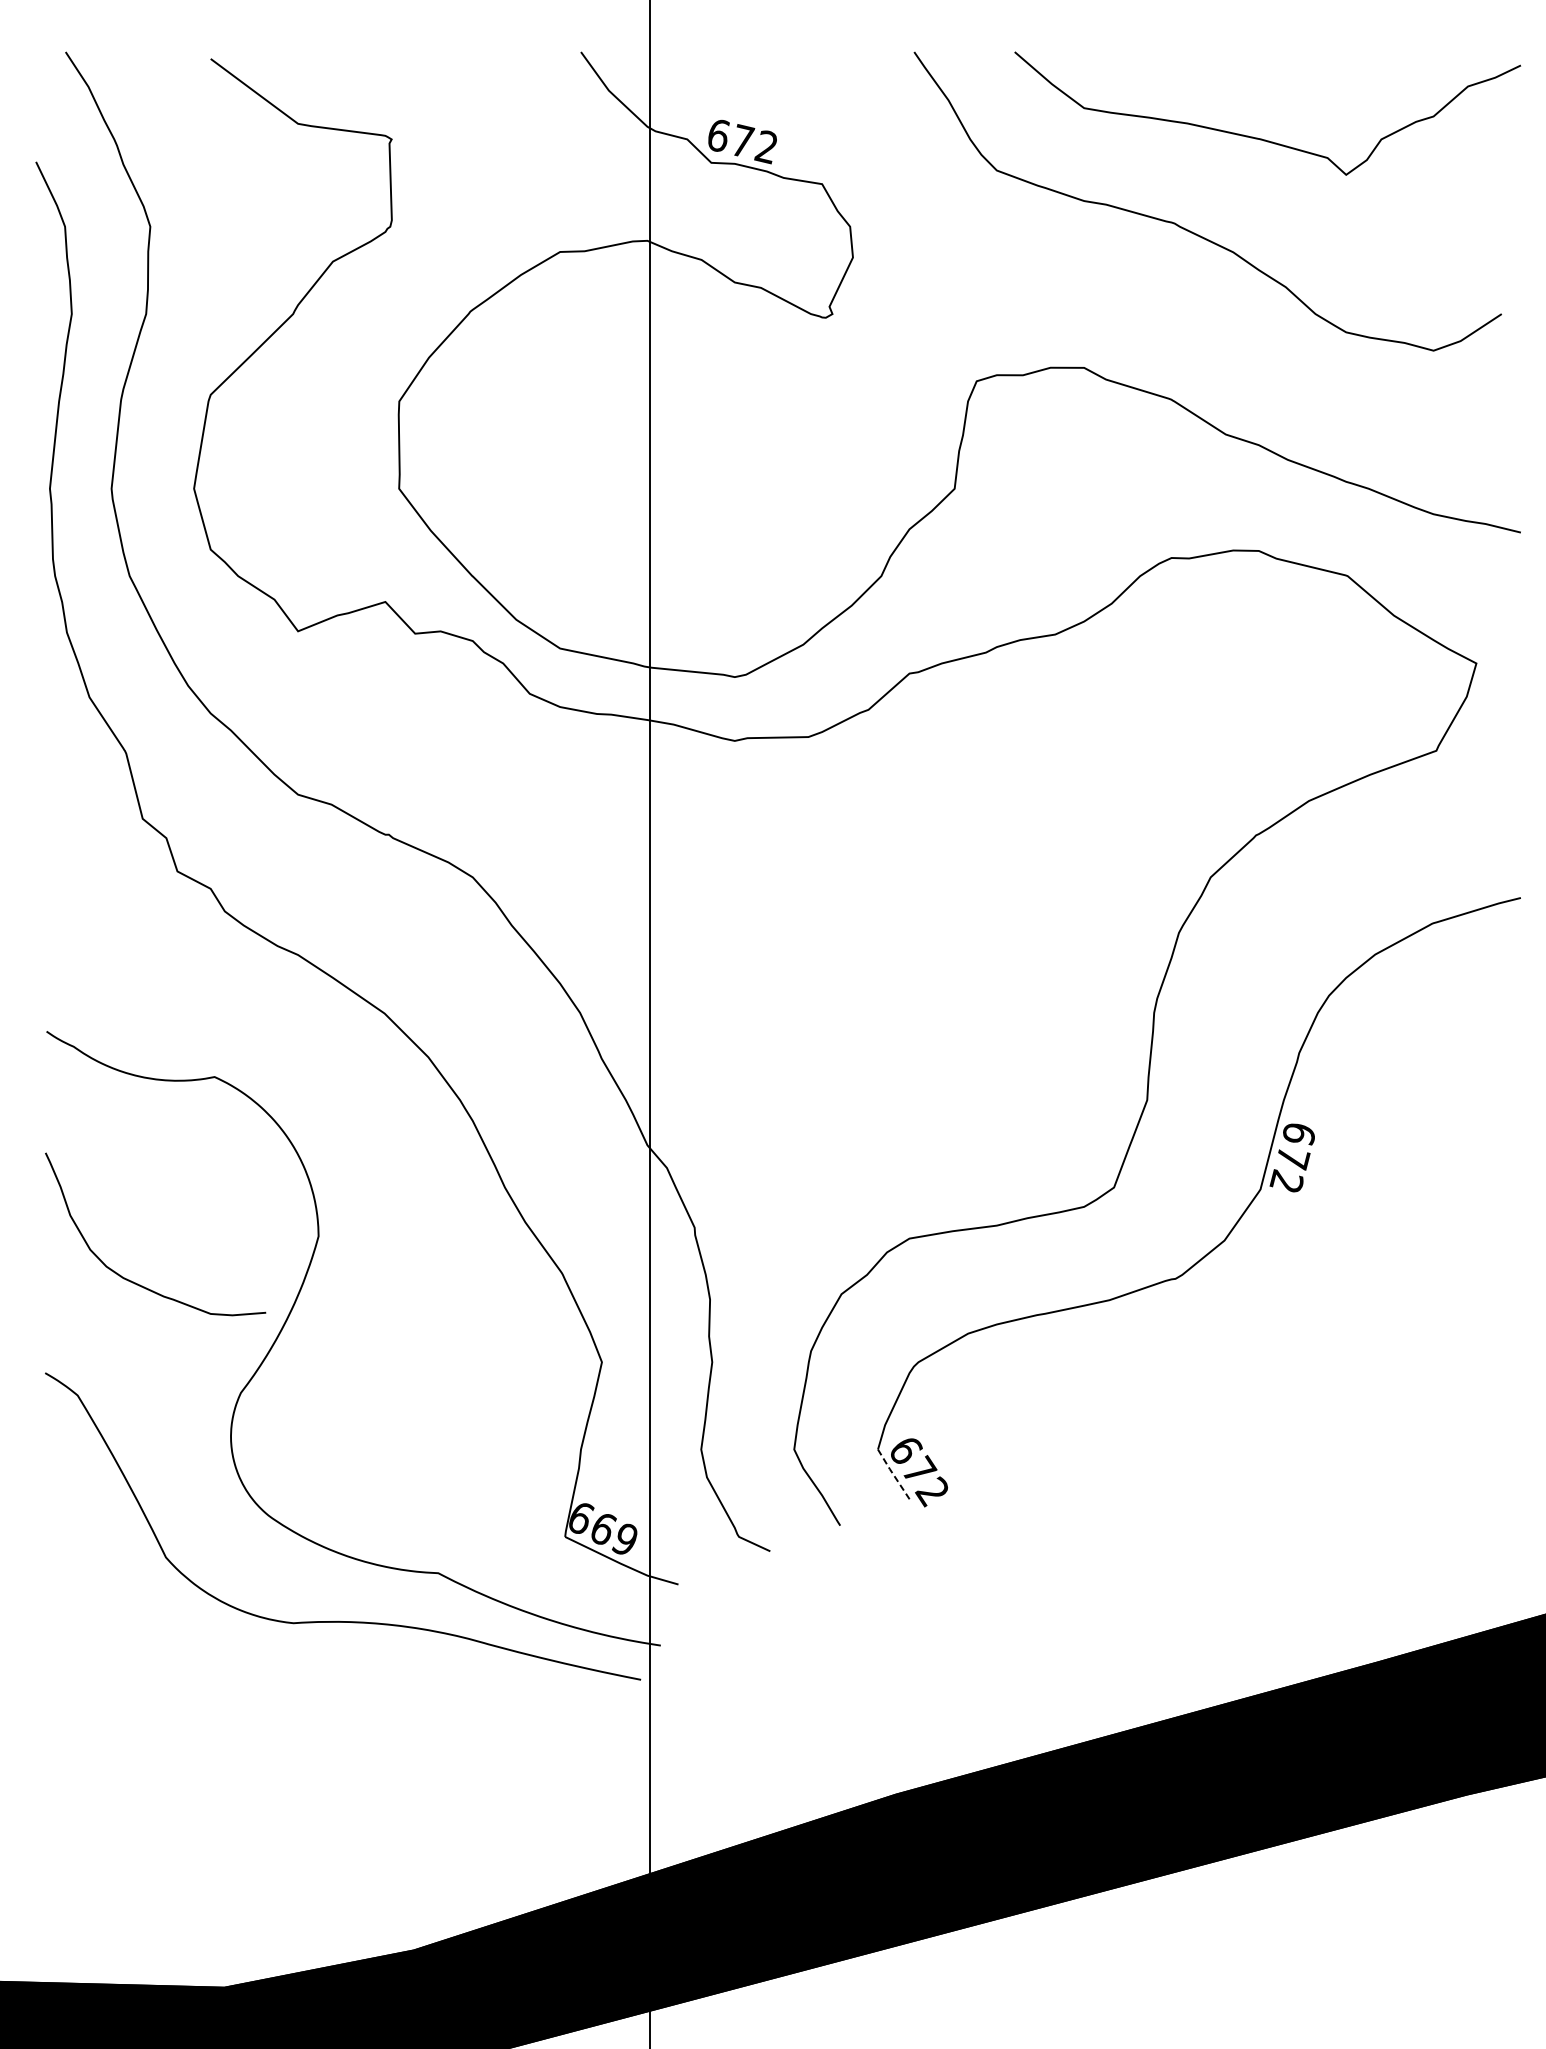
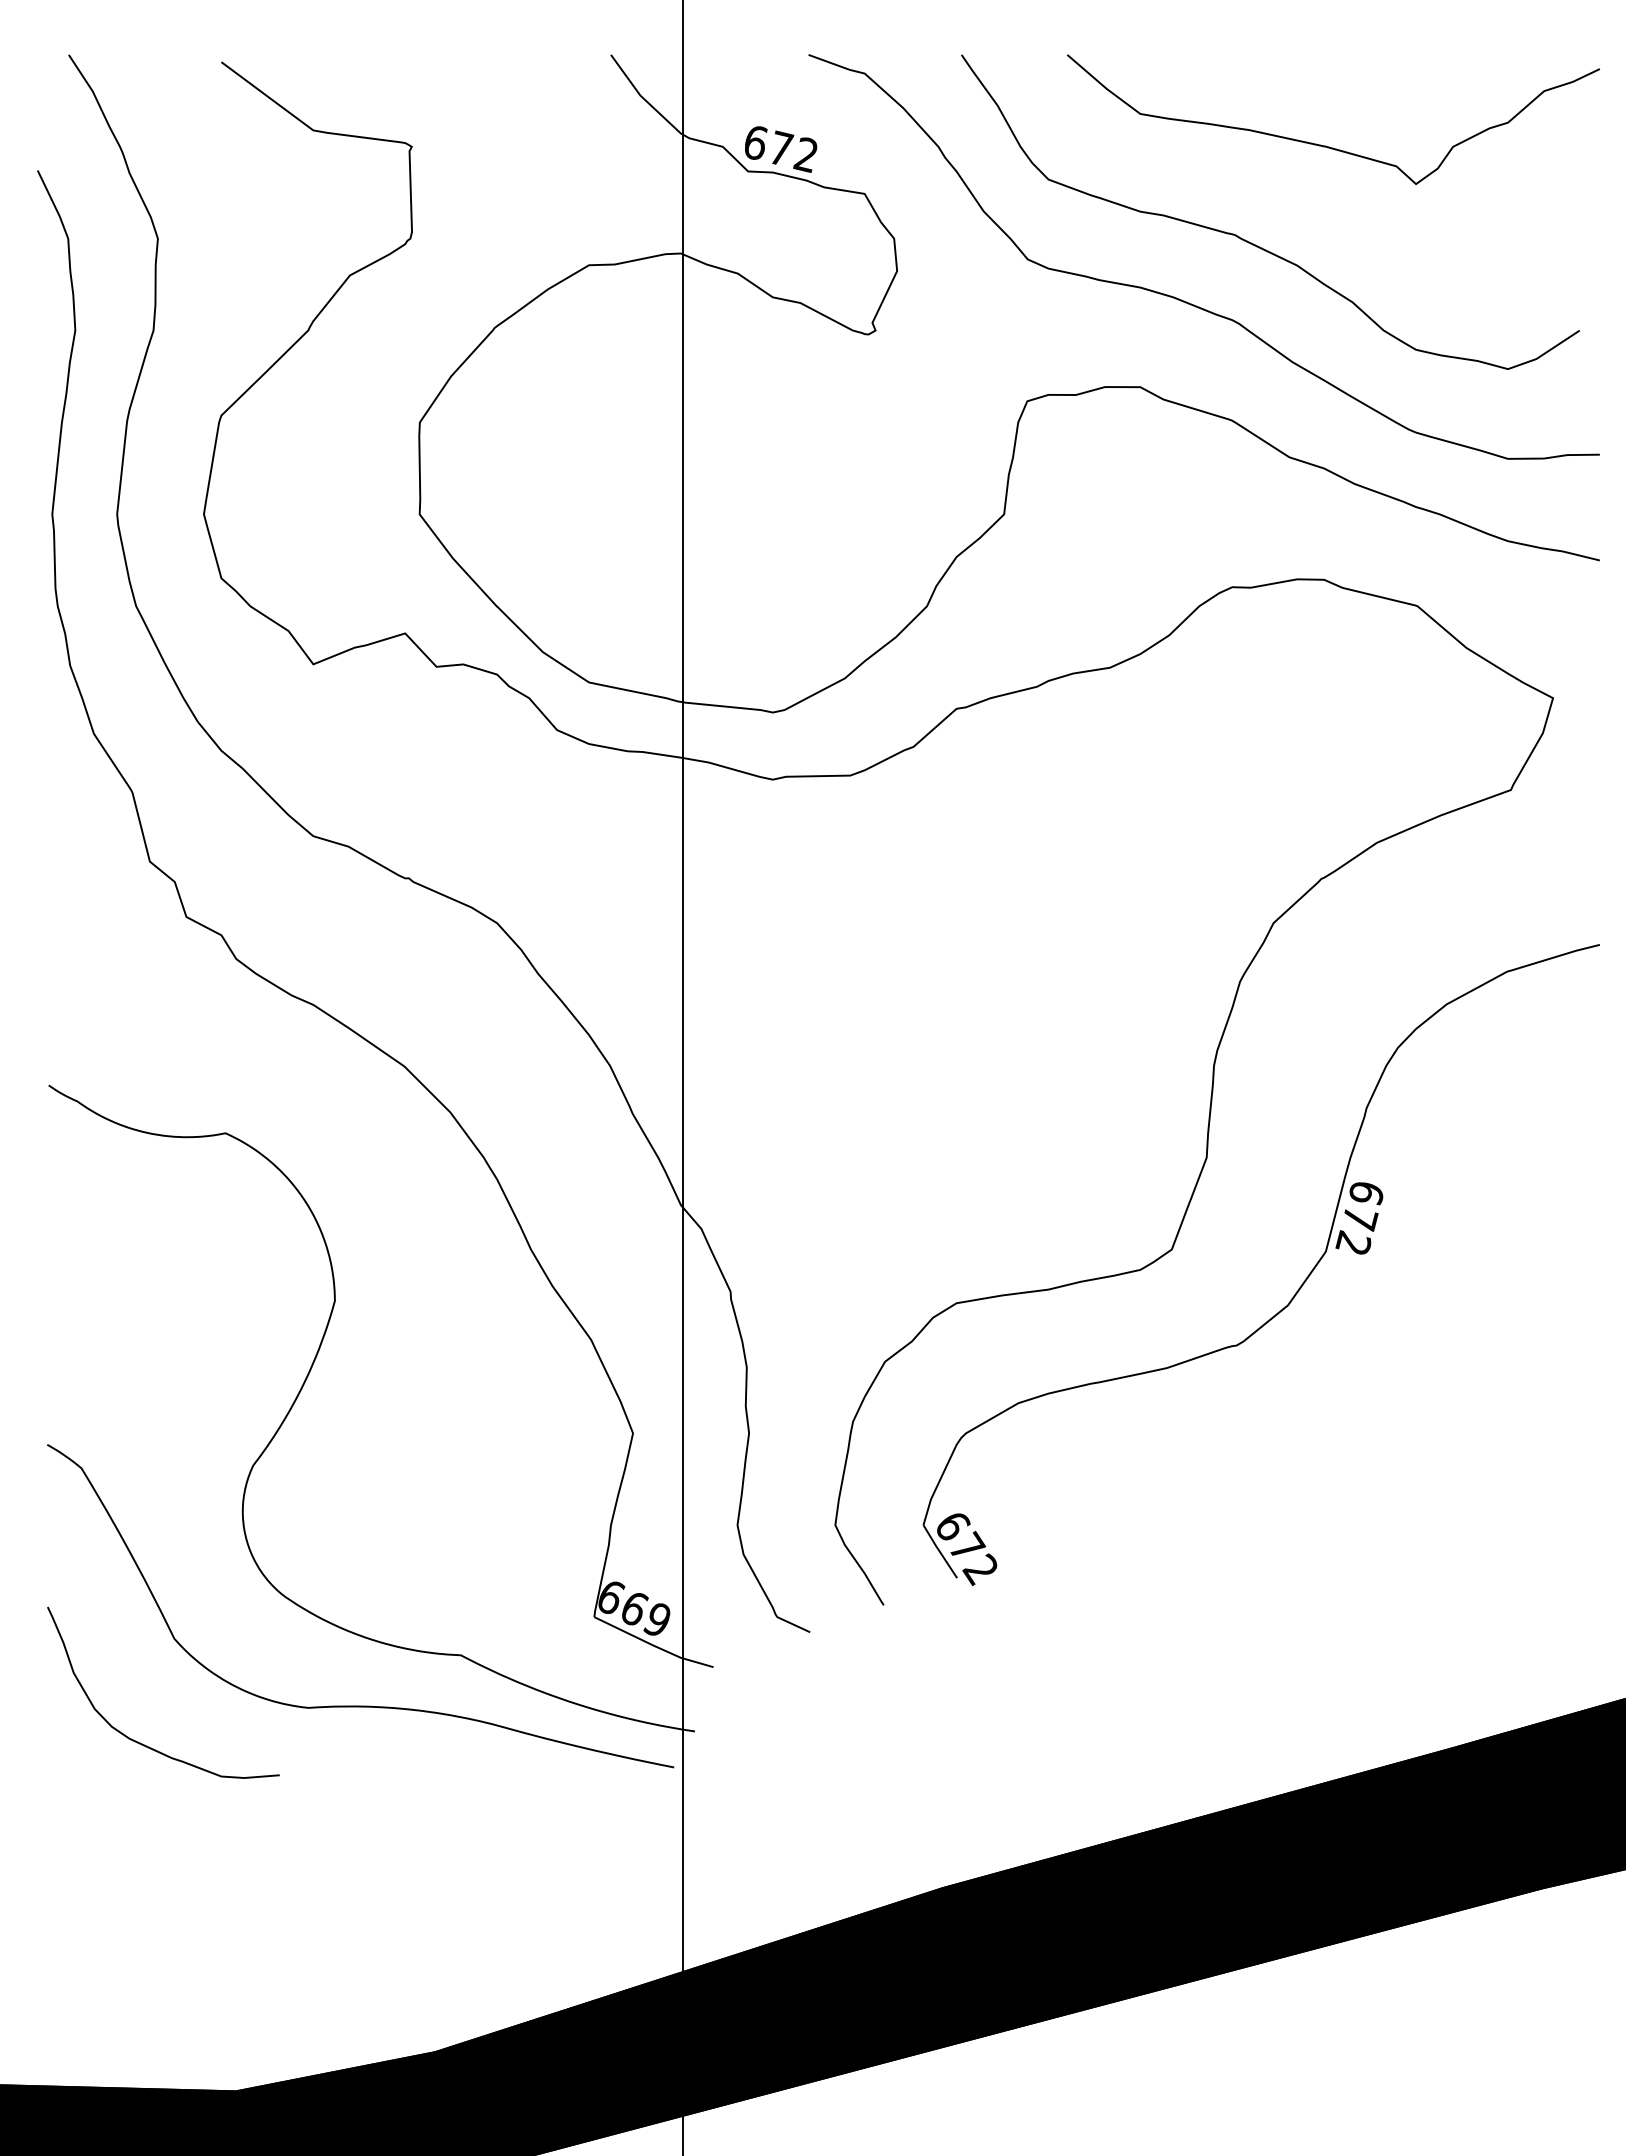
curve: (1126, 285) -> (1184, 300), added
curve: (131, 1280) -> (138, 1741), moved
line: (894, 1475) -> (940, 1552), dashed -> solid

